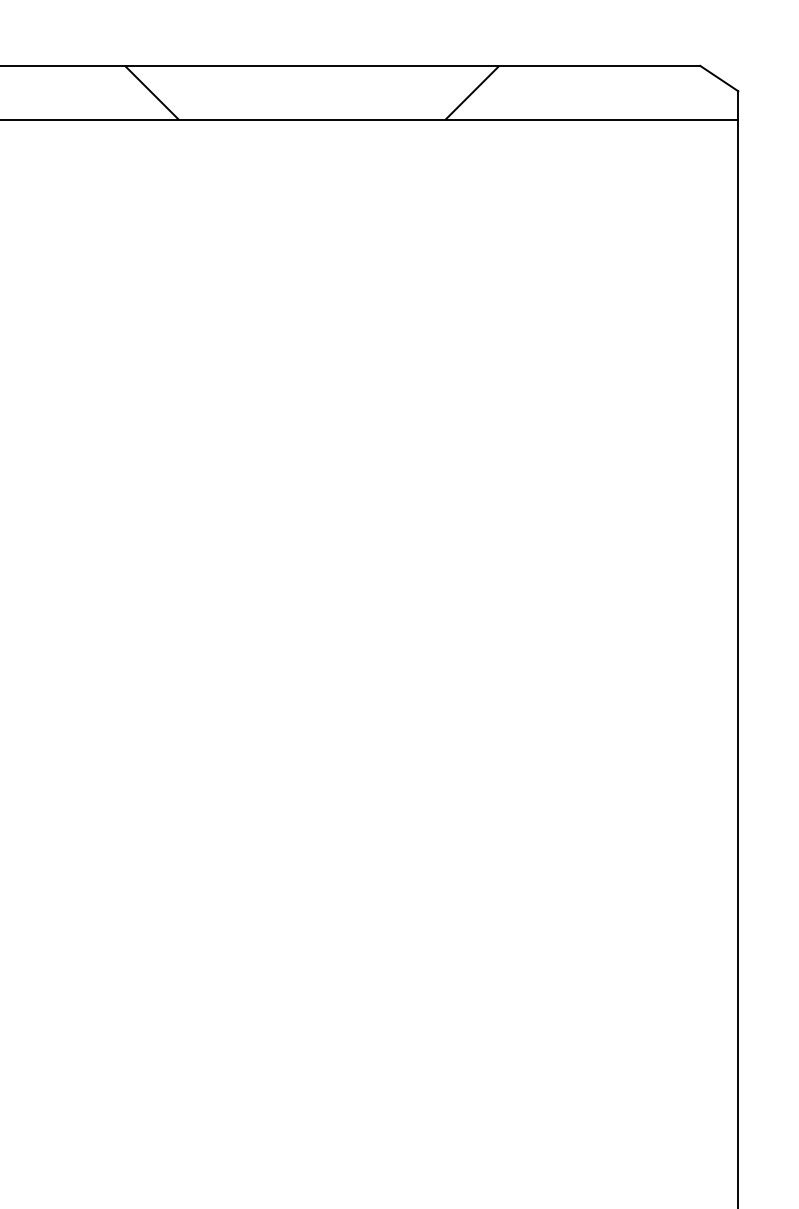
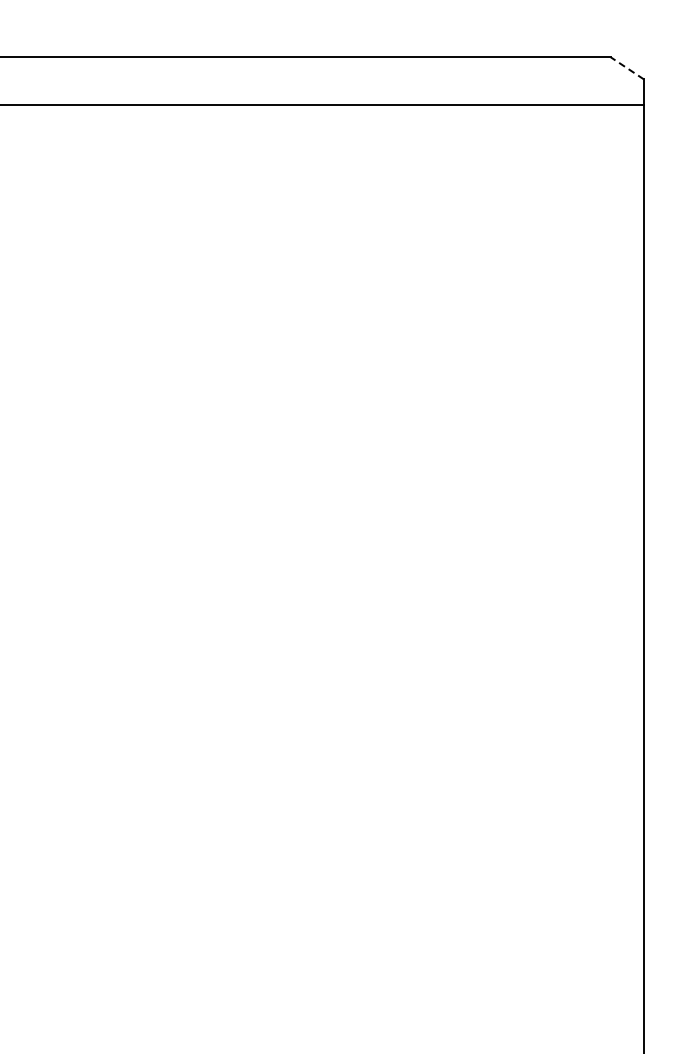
line: (719, 78) -> (627, 68), solid -> dashed
hatch: (312, 92) -> (272, 80), removed

